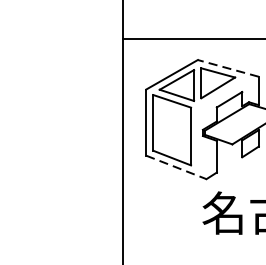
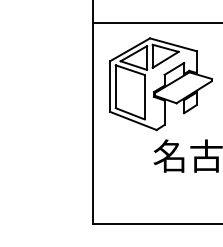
line: (227, 67) -> (172, 44), dashed -> solid
line: (176, 166) -> (133, 120), dashed -> solid

